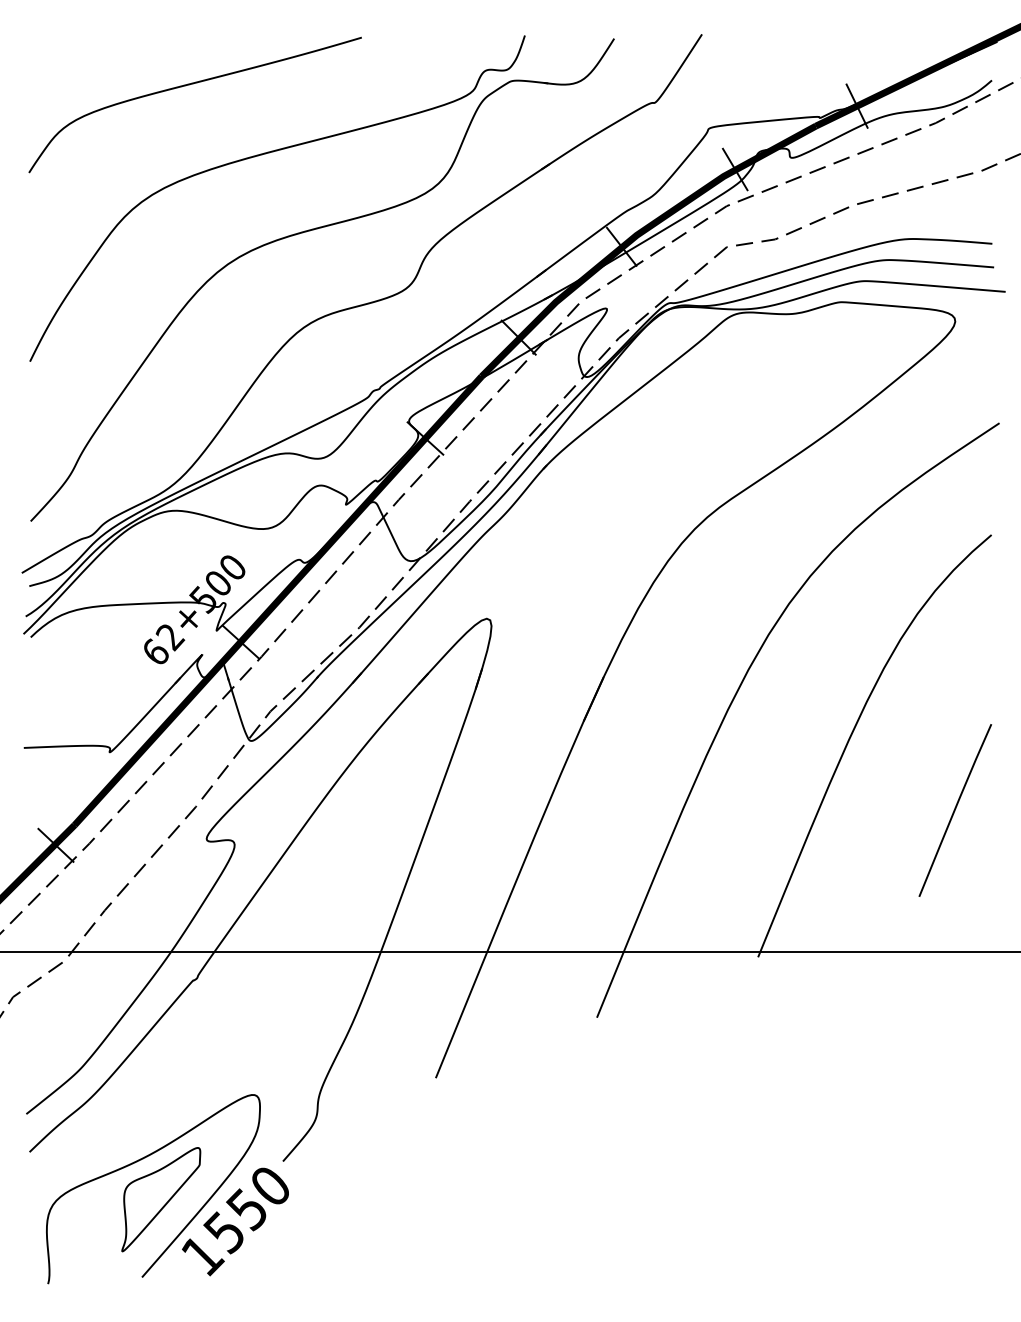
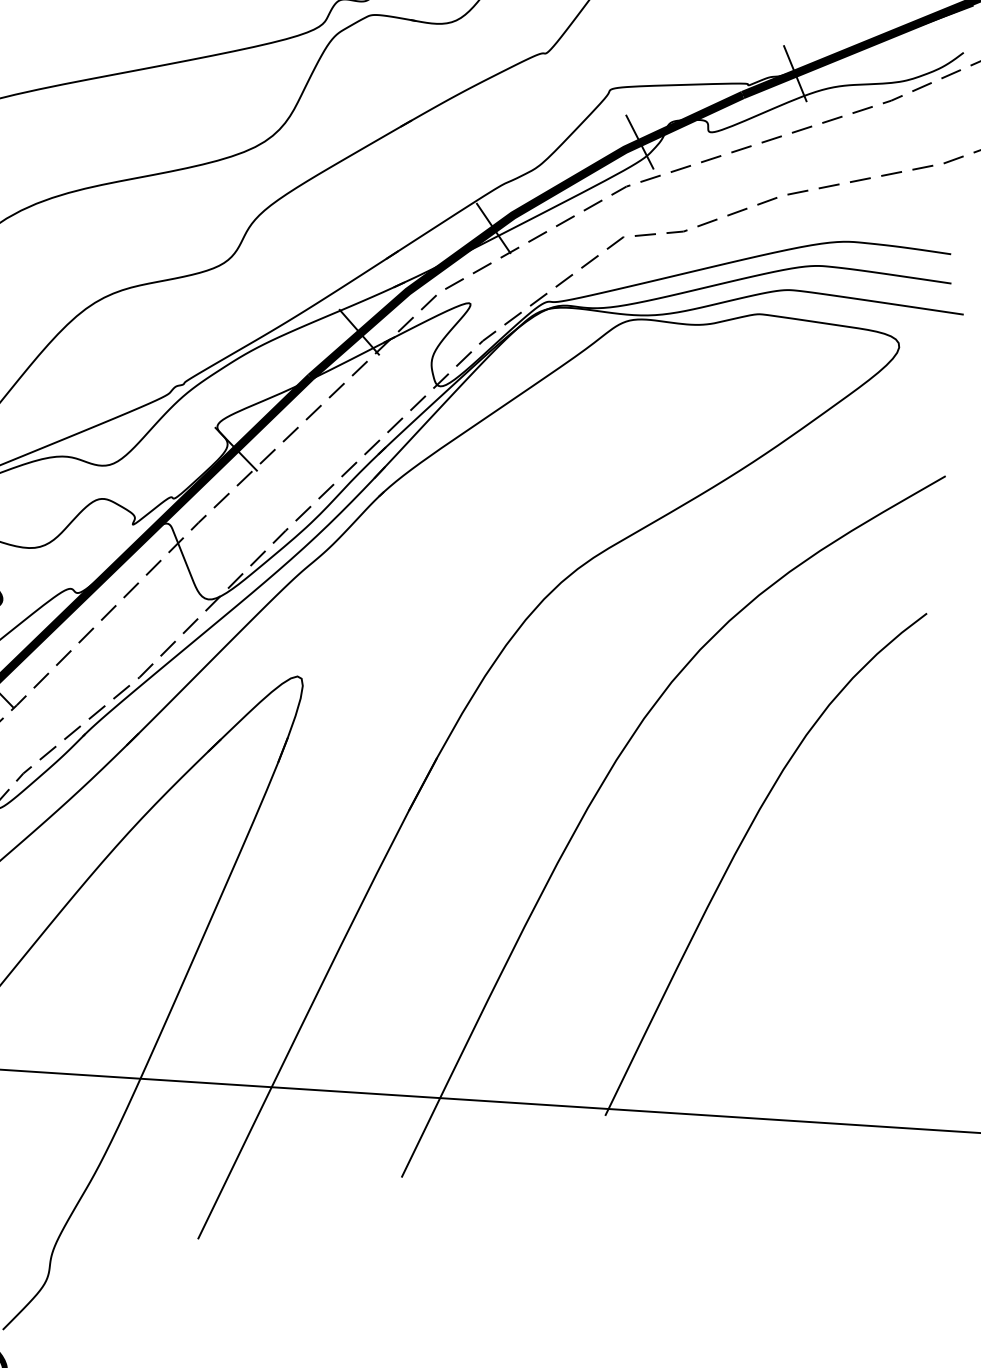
line: (955, 810) -> (860, 950), removed

